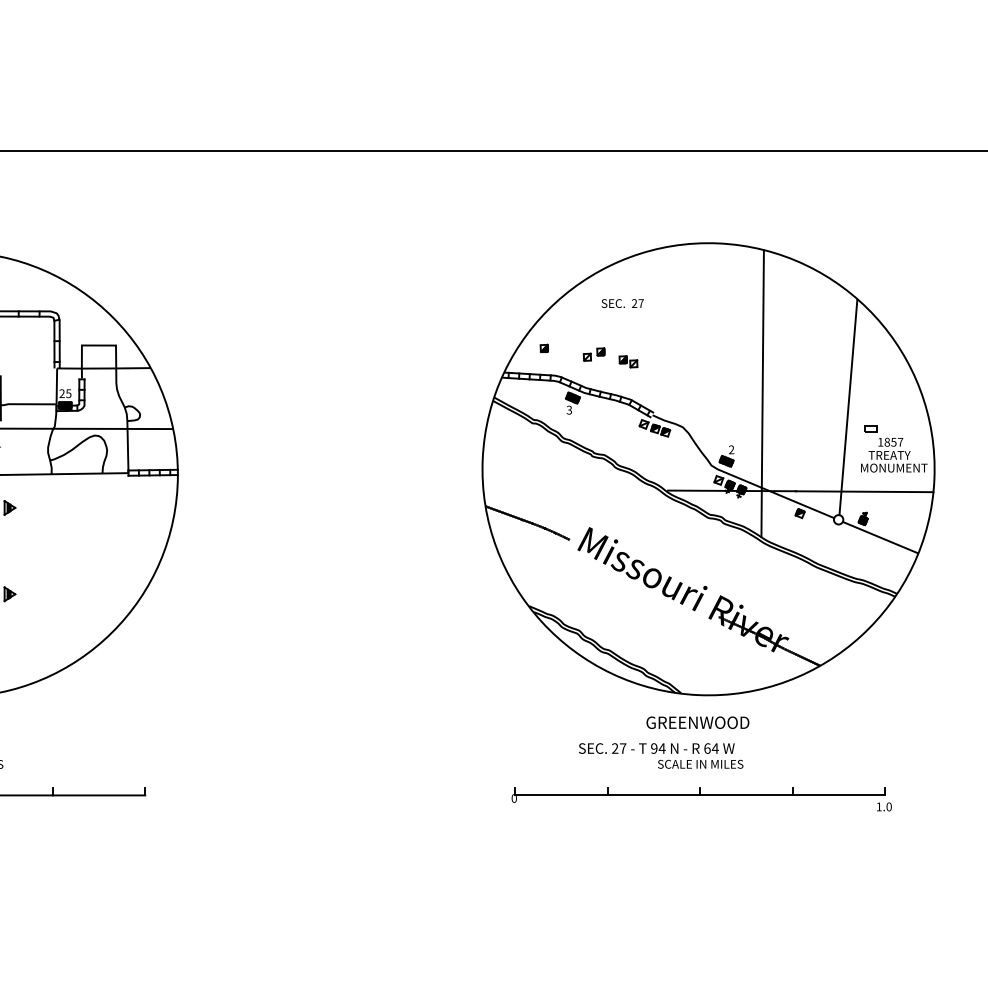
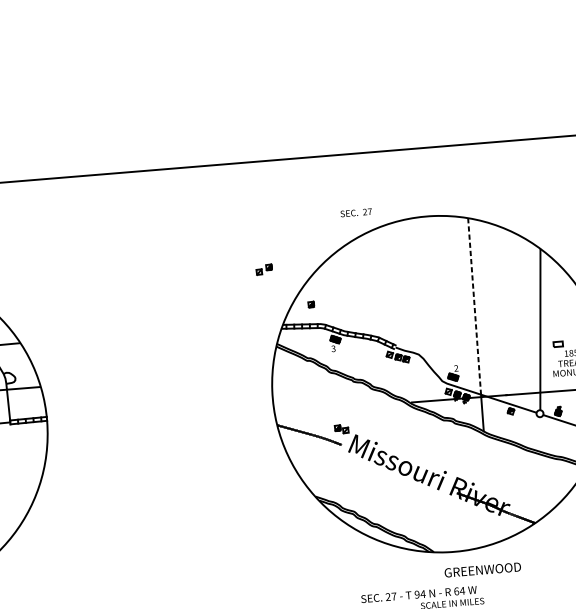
text: (622, 303) -> (356, 212), moved
part: (593, 354) -> (263, 269), moved
part: (628, 361) -> (341, 429), moved
line: (762, 368) -> (474, 306), solid -> dashed
text: (697, 722) -> (482, 569), moved

